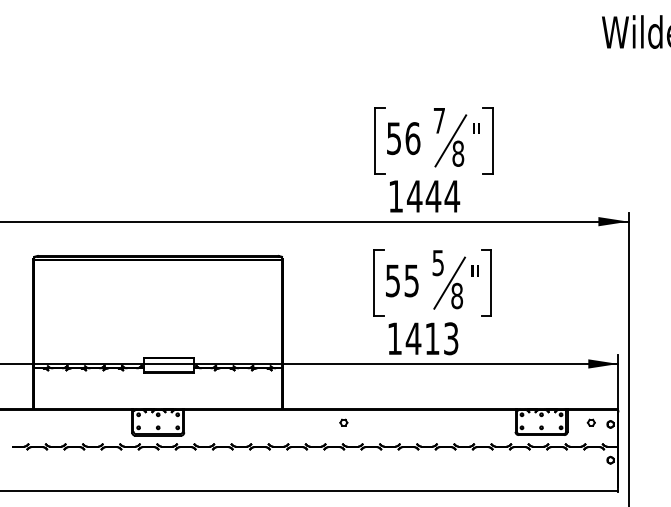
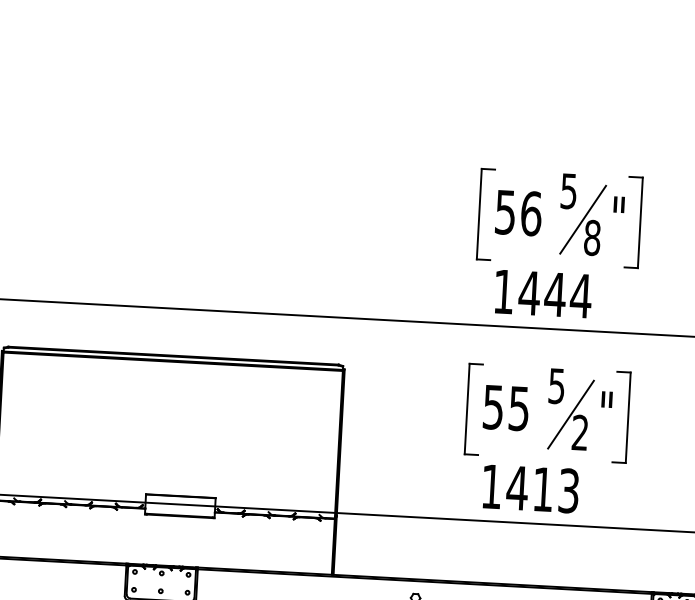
text: (438, 120) -> (567, 190), 7 -> 5
text: (457, 296) -> (580, 433), 8 -> 2

